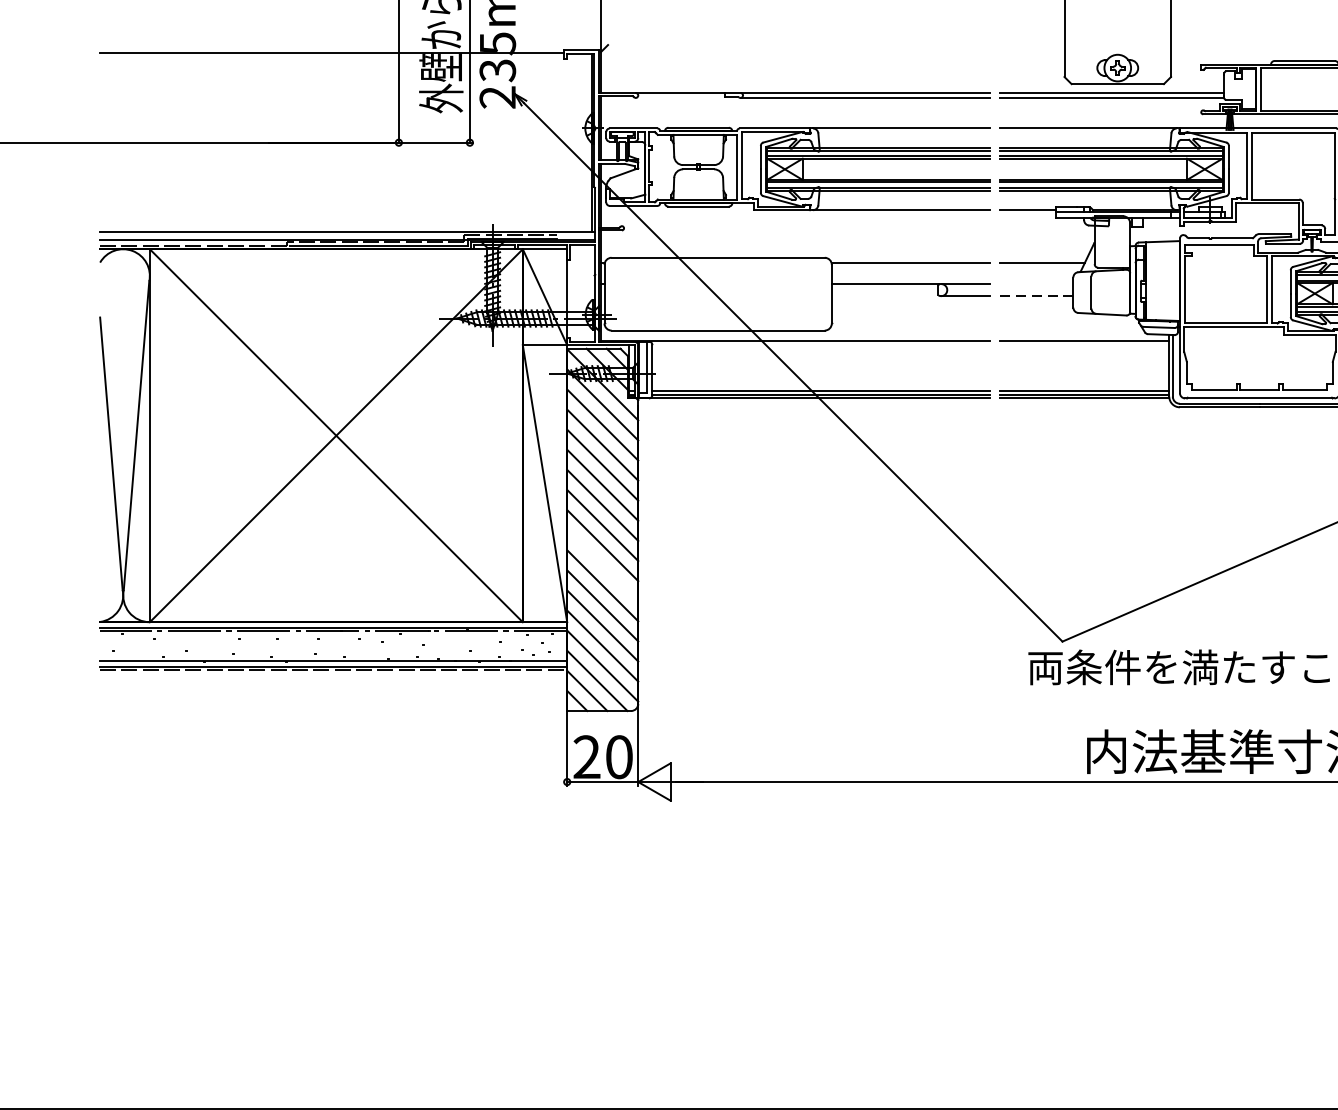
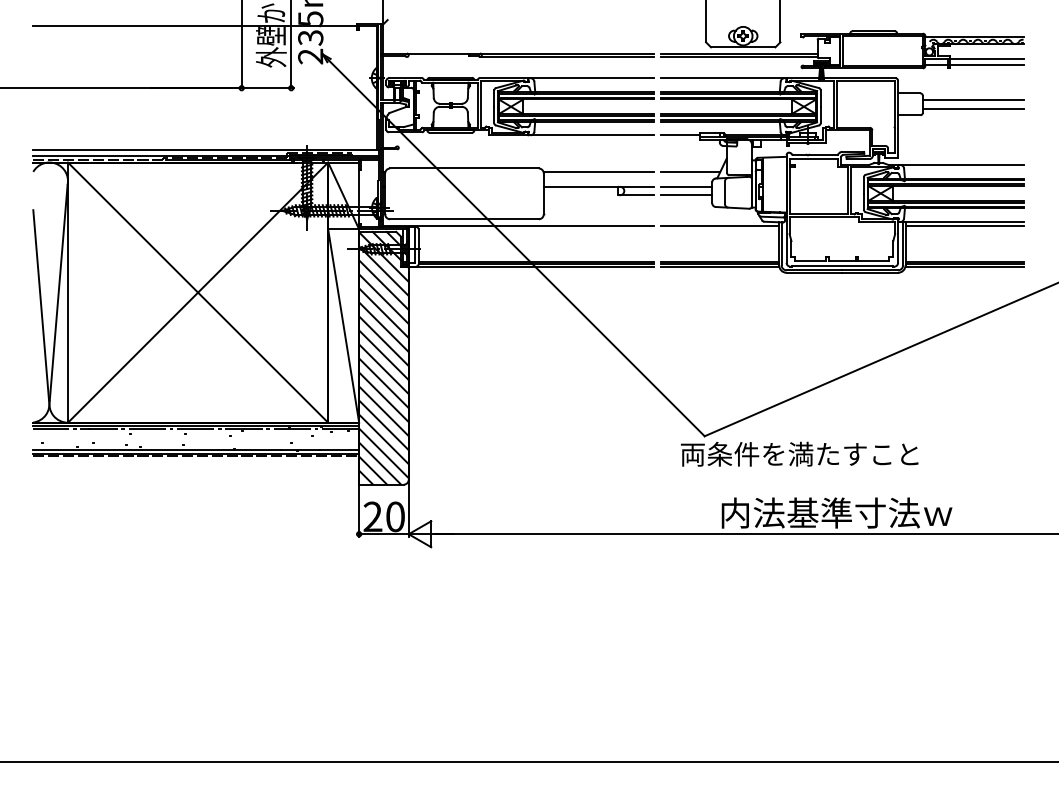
line: (1036, 283) -> (686, 186), added
line: (1036, 296) -> (686, 195), dashed -> solid
line: (602, 565) -> (383, 383), added

